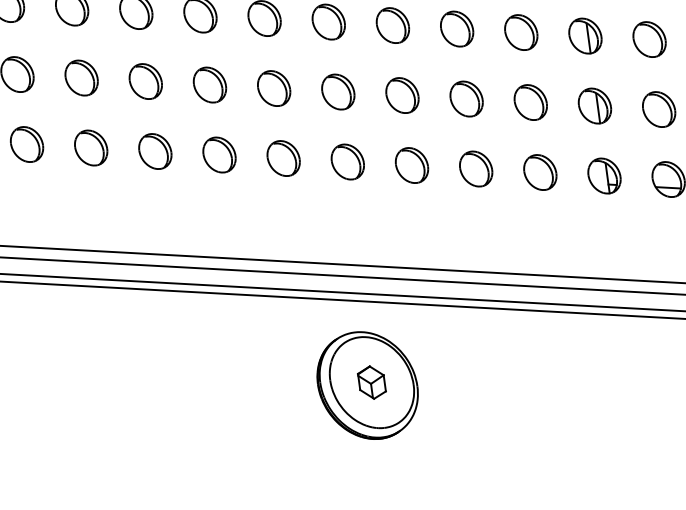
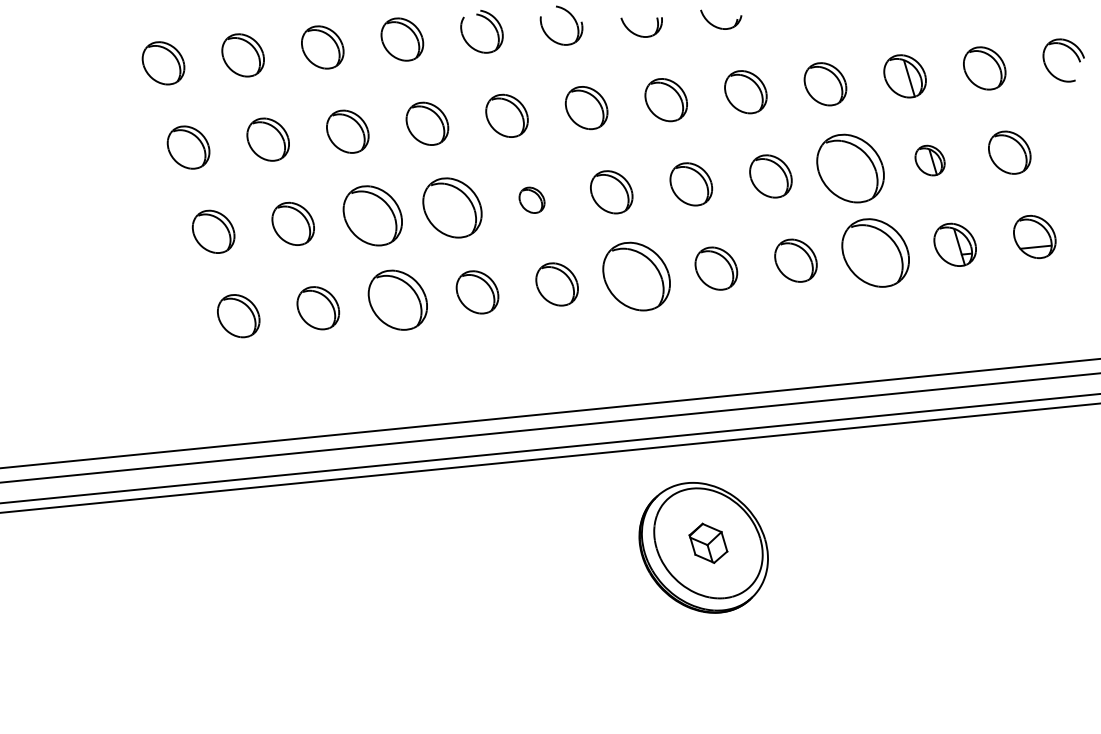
part: (145, 81) -> (372, 216), size x1.4
part: (209, 85) -> (452, 208), size x1.4
part: (273, 88) -> (531, 200), size x0.6
part: (530, 102) -> (850, 168), size x1.6
part: (594, 105) -> (929, 160), size x0.7
part: (154, 151) -> (397, 300), size x1.4
part: (347, 161) -> (636, 276), size x1.6
part: (540, 172) -> (875, 252), size x1.6

